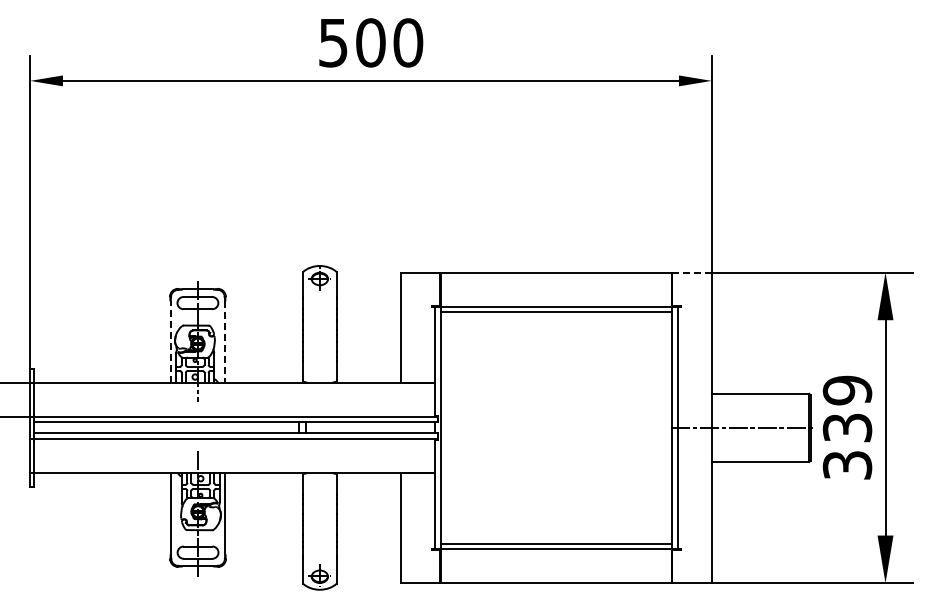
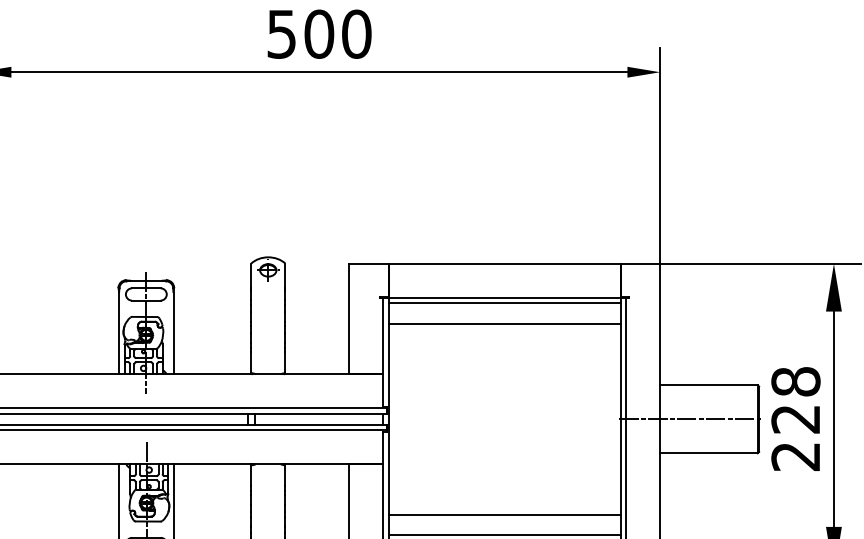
line: (691, 272) -> (639, 263), dashed -> solid
line: (556, 332) -> (504, 323), added
line: (170, 342) -> (118, 333), dashed -> solid
line: (225, 342) -> (173, 333), dashed -> solid
text: (847, 427) -> (795, 418), 339 -> 228
line: (556, 523) -> (504, 514), added

